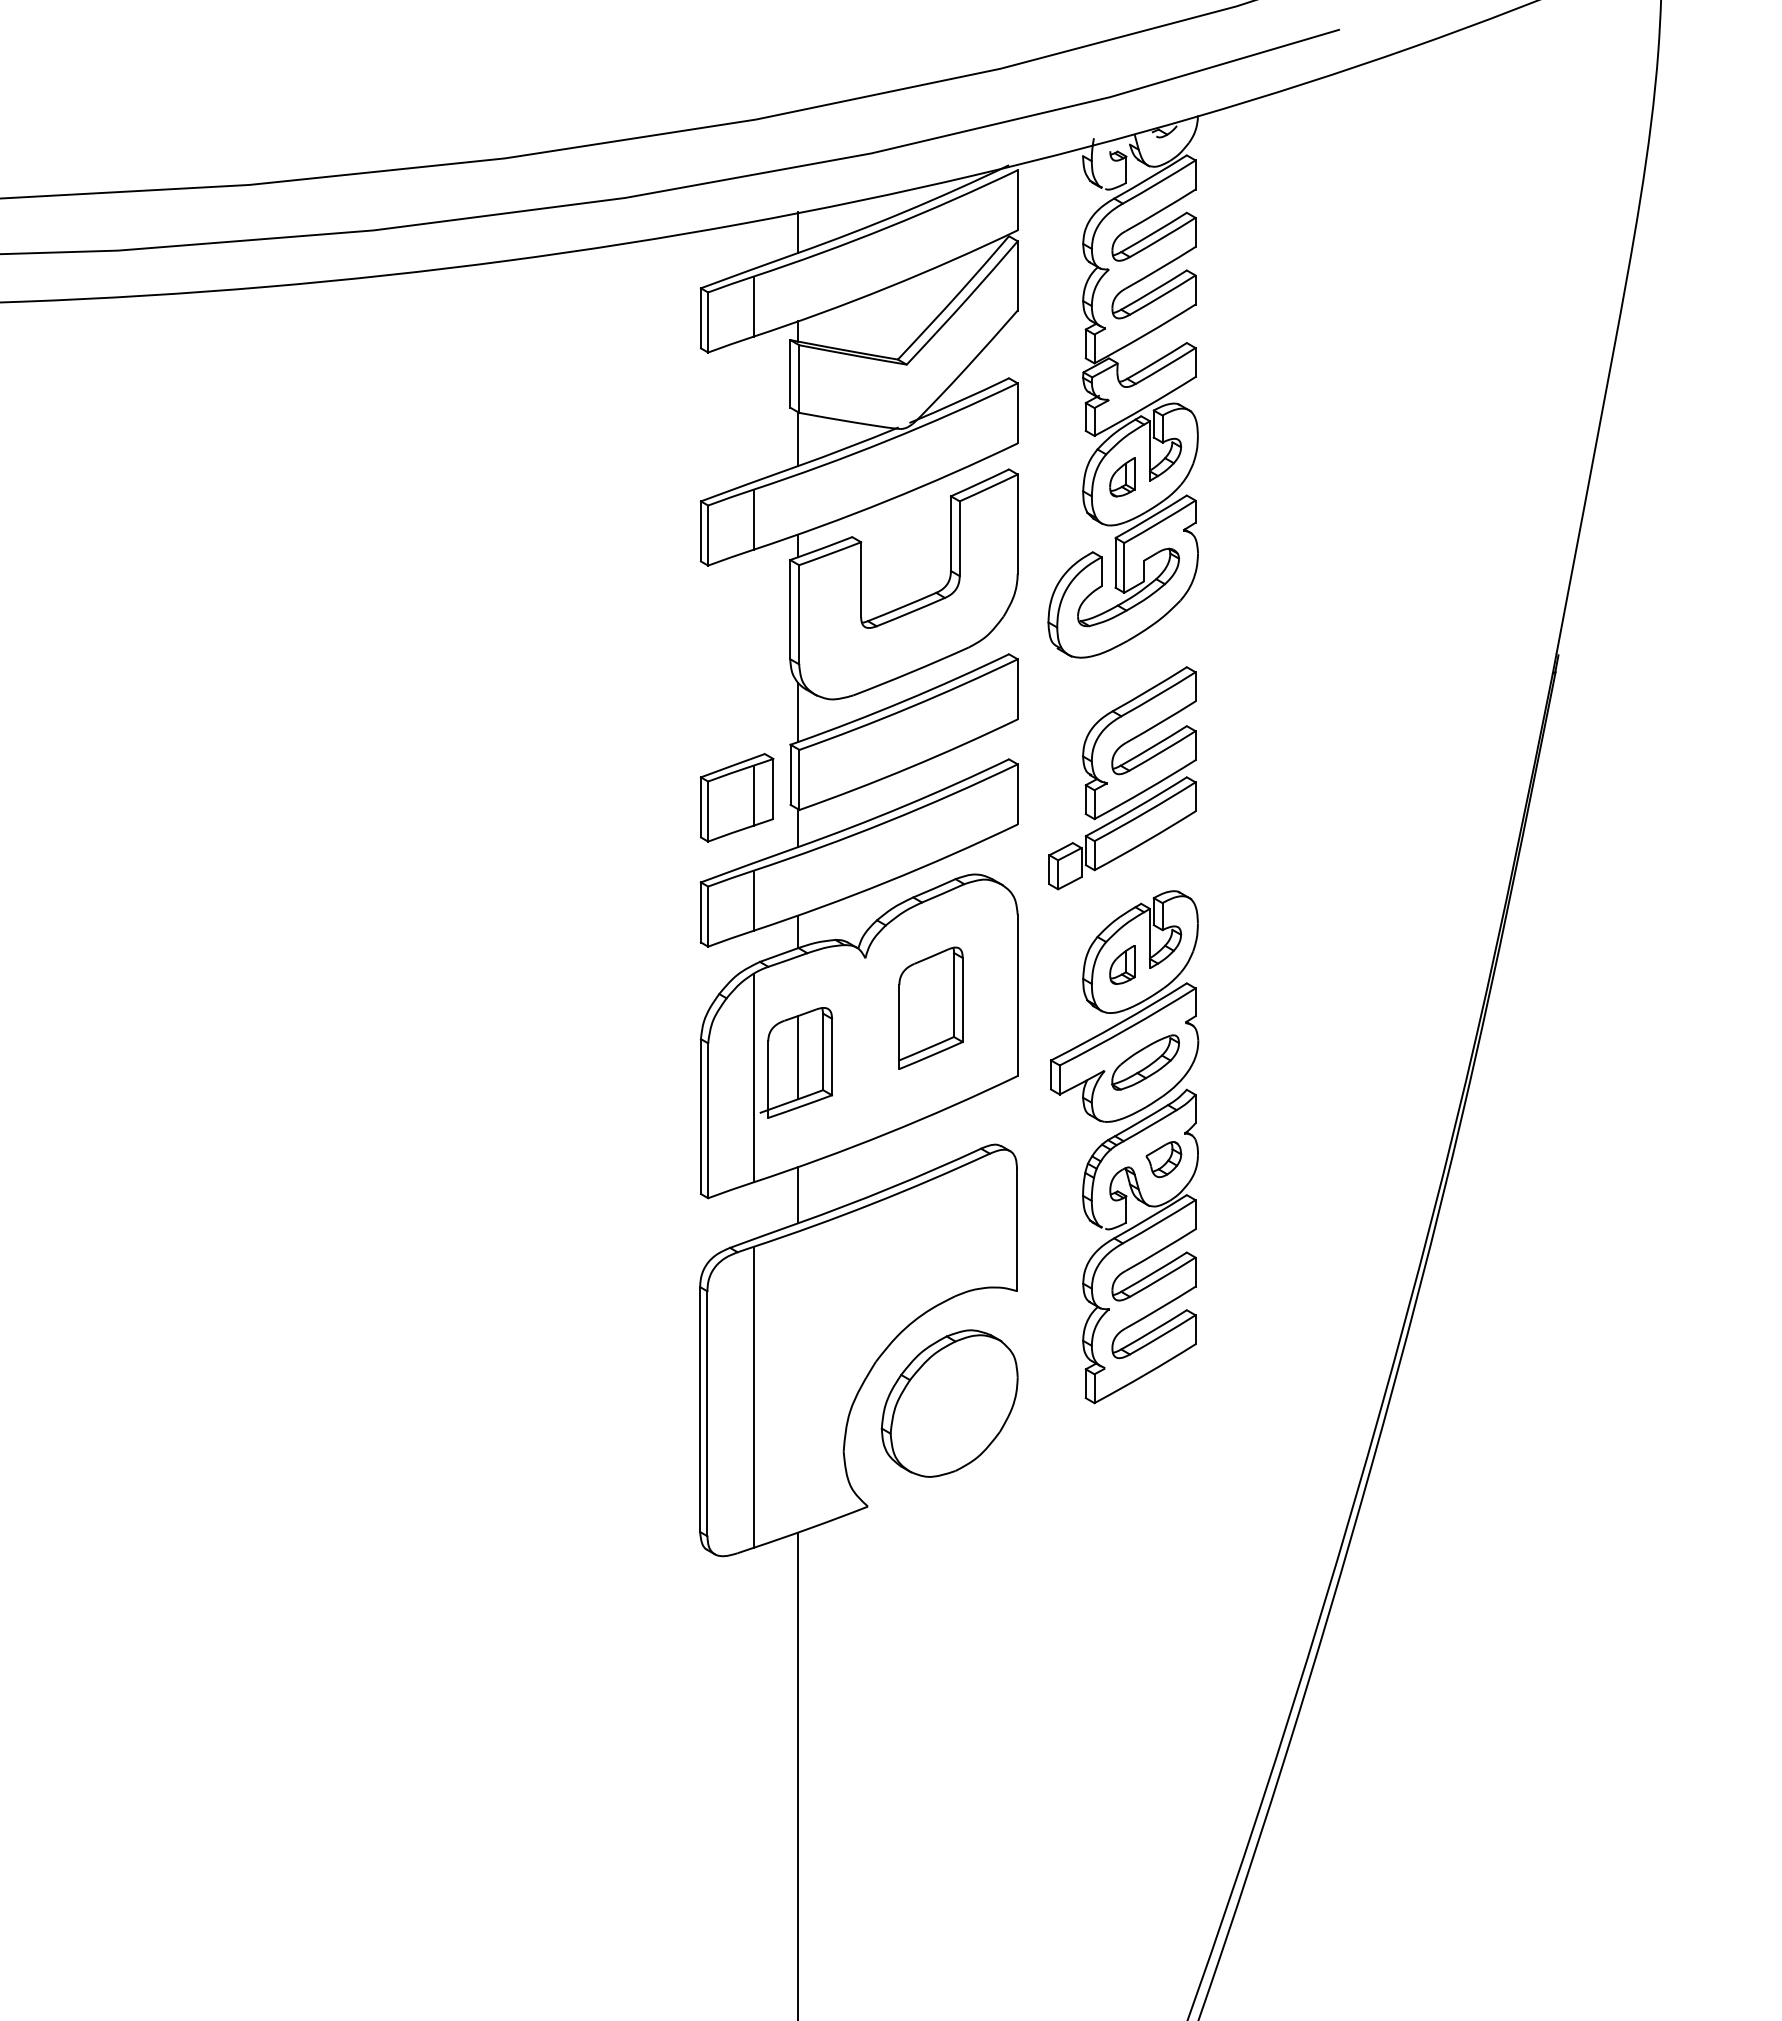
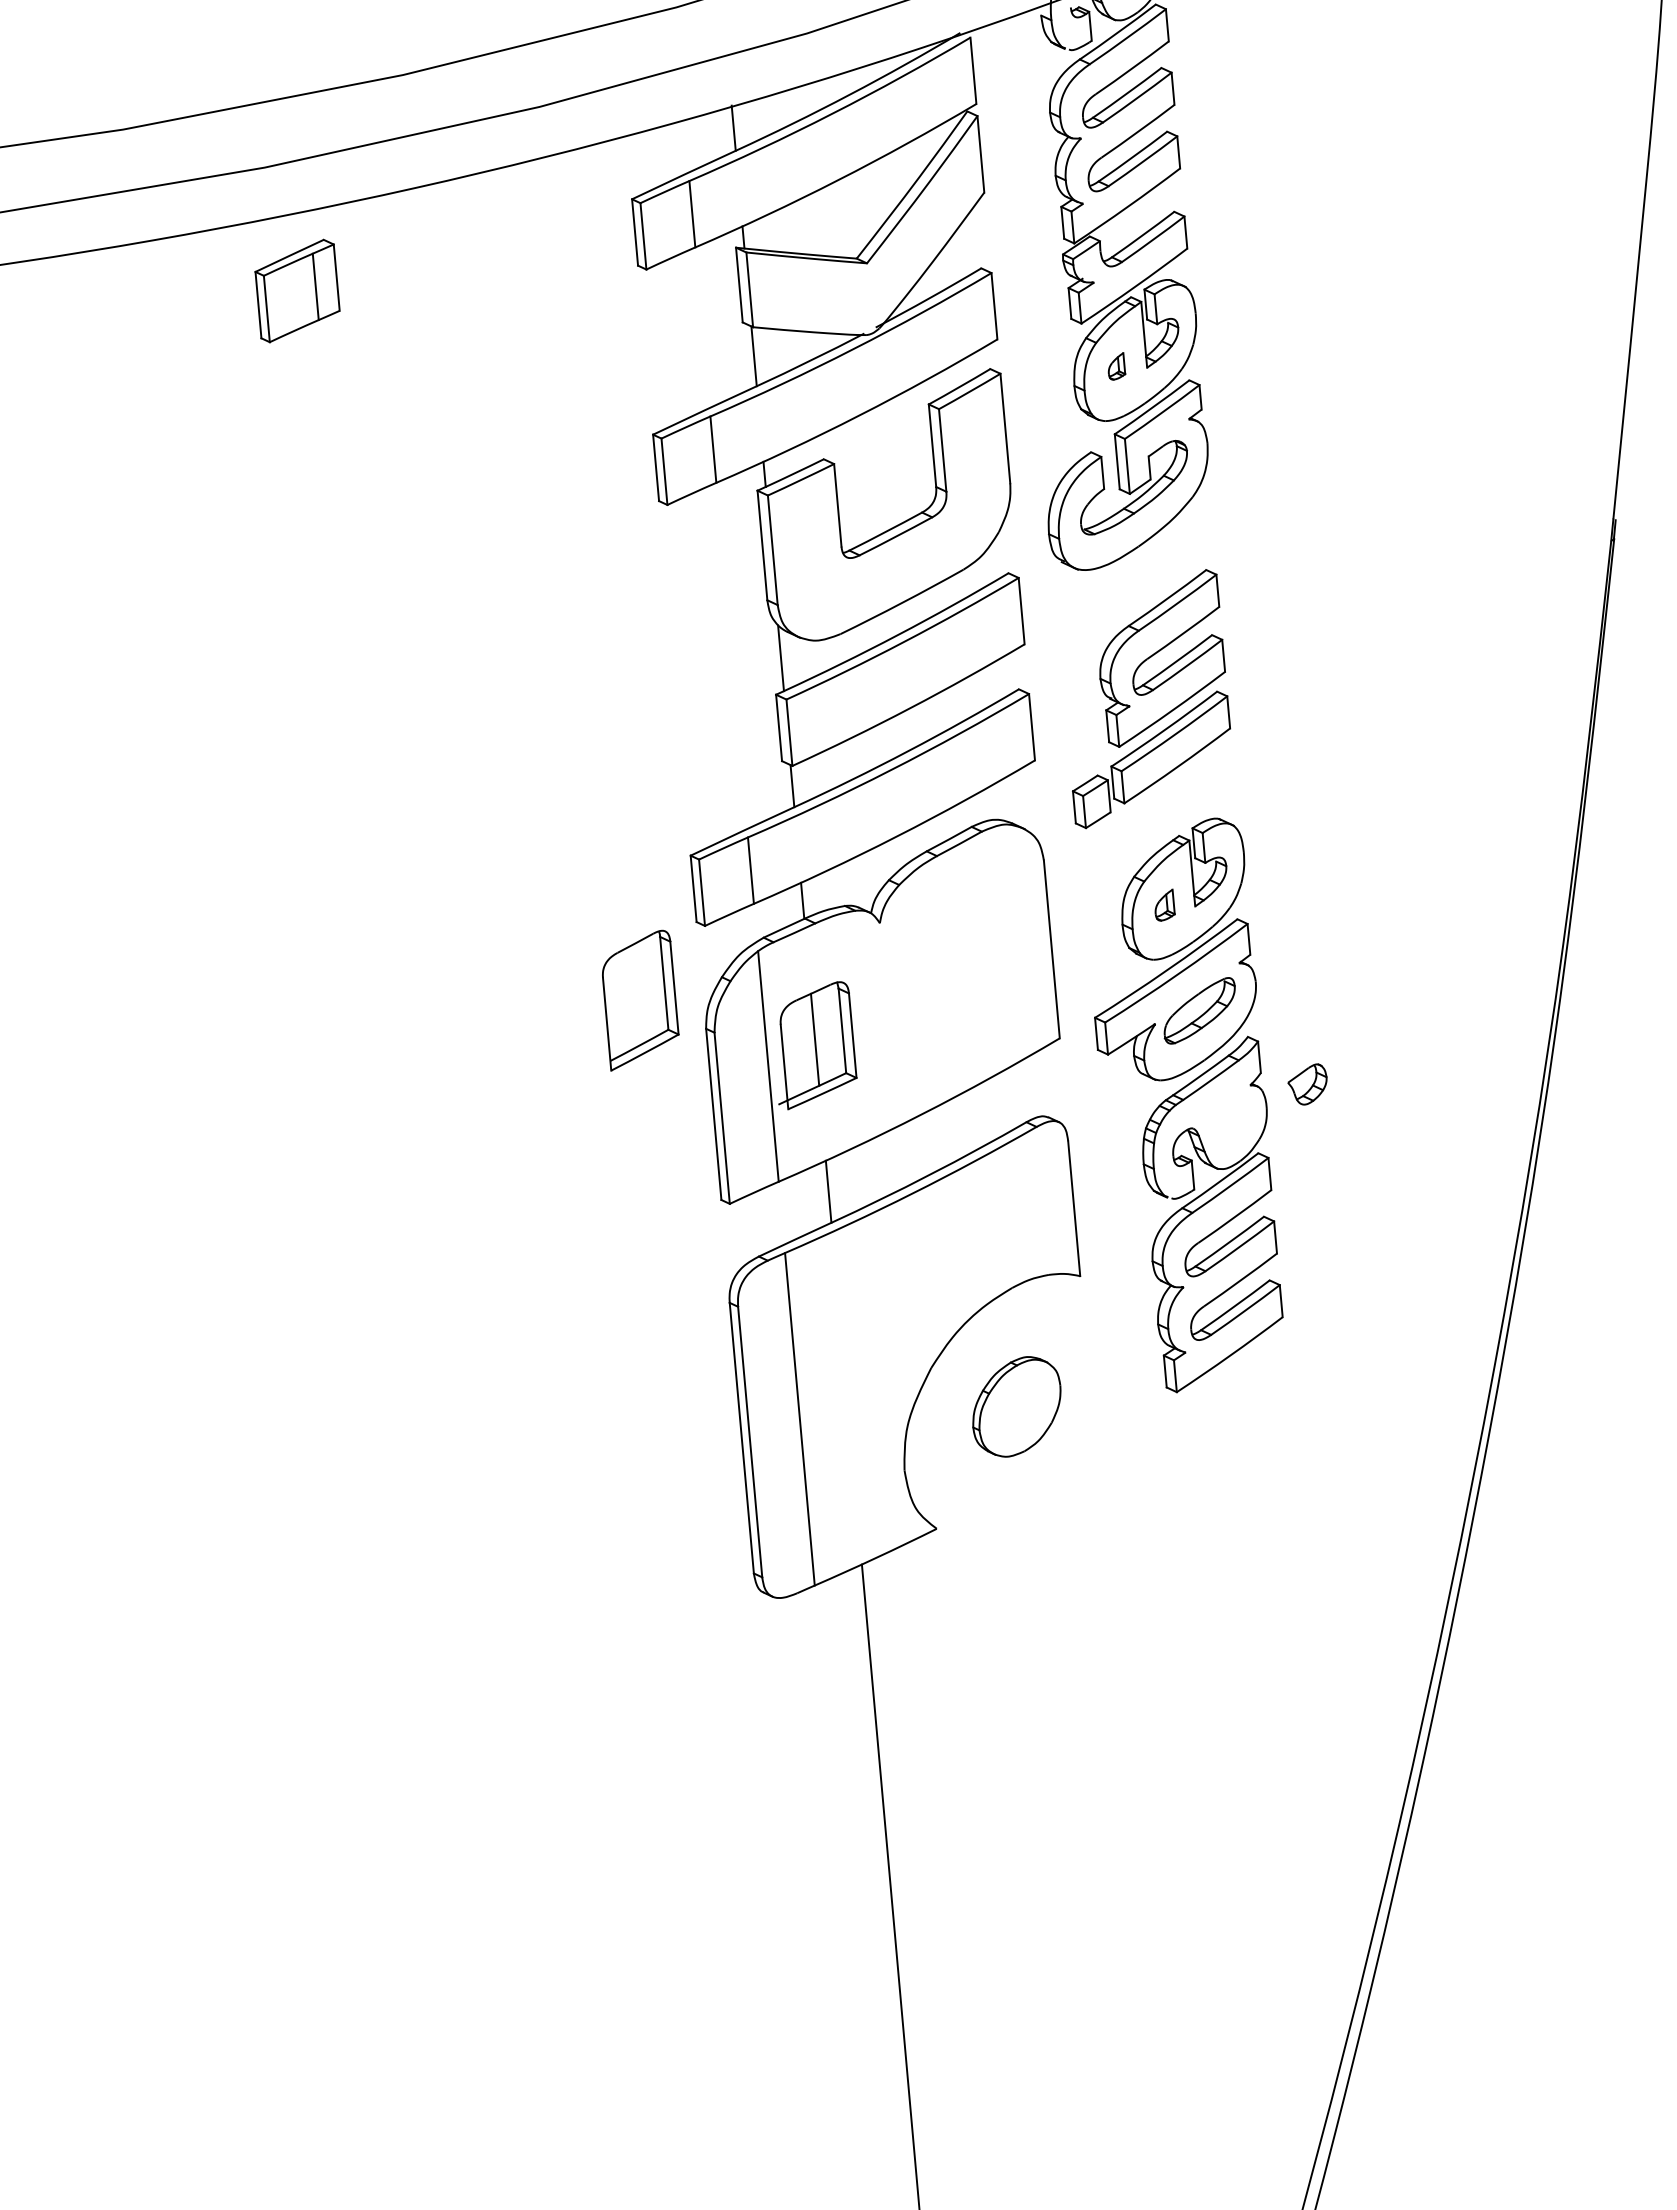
part: (1122, 477) -> (1116, 366), size x0.6
part: (736, 797) -> (296, 290), moved
part: (1122, 965) -> (1164, 905), size x0.7
part: (930, 1007) -> (639, 999), moved
part: (1163, 1159) -> (1307, 1084), moved
part: (949, 1403) -> (1016, 1406), size x0.6

